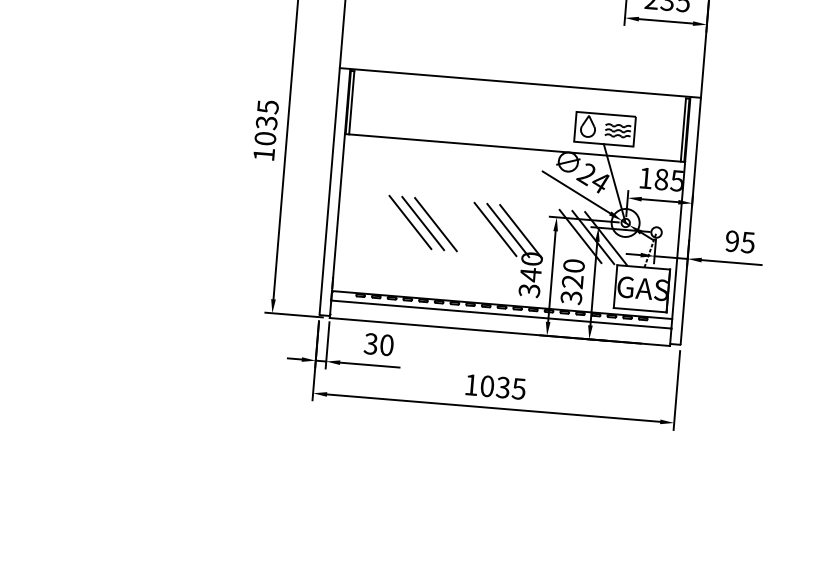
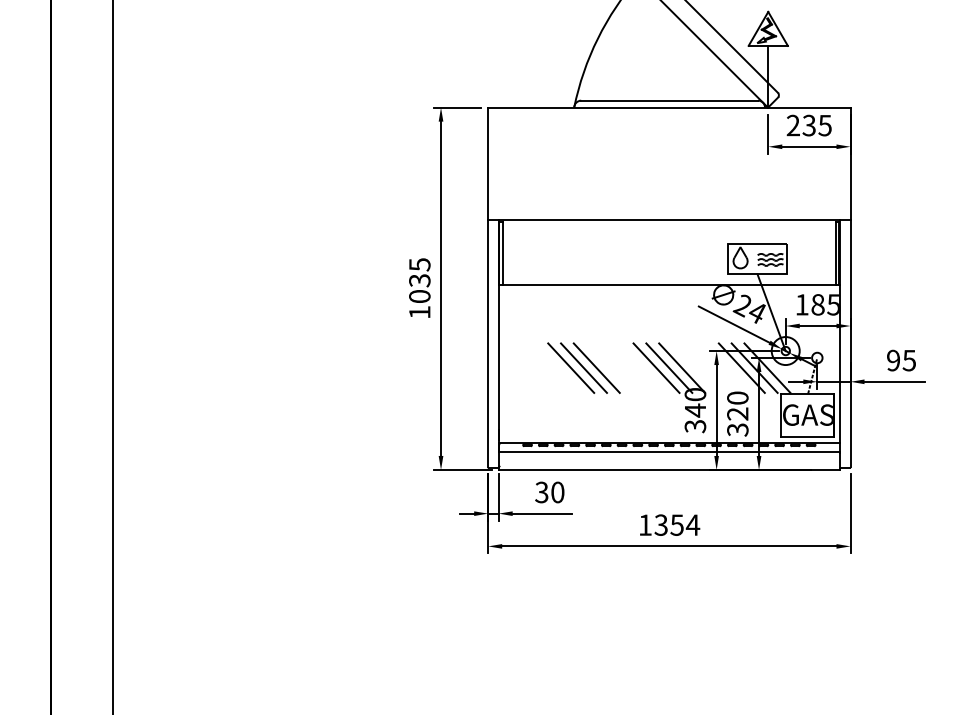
text: (503, 386) -> (677, 524), 1035 -> 1354

